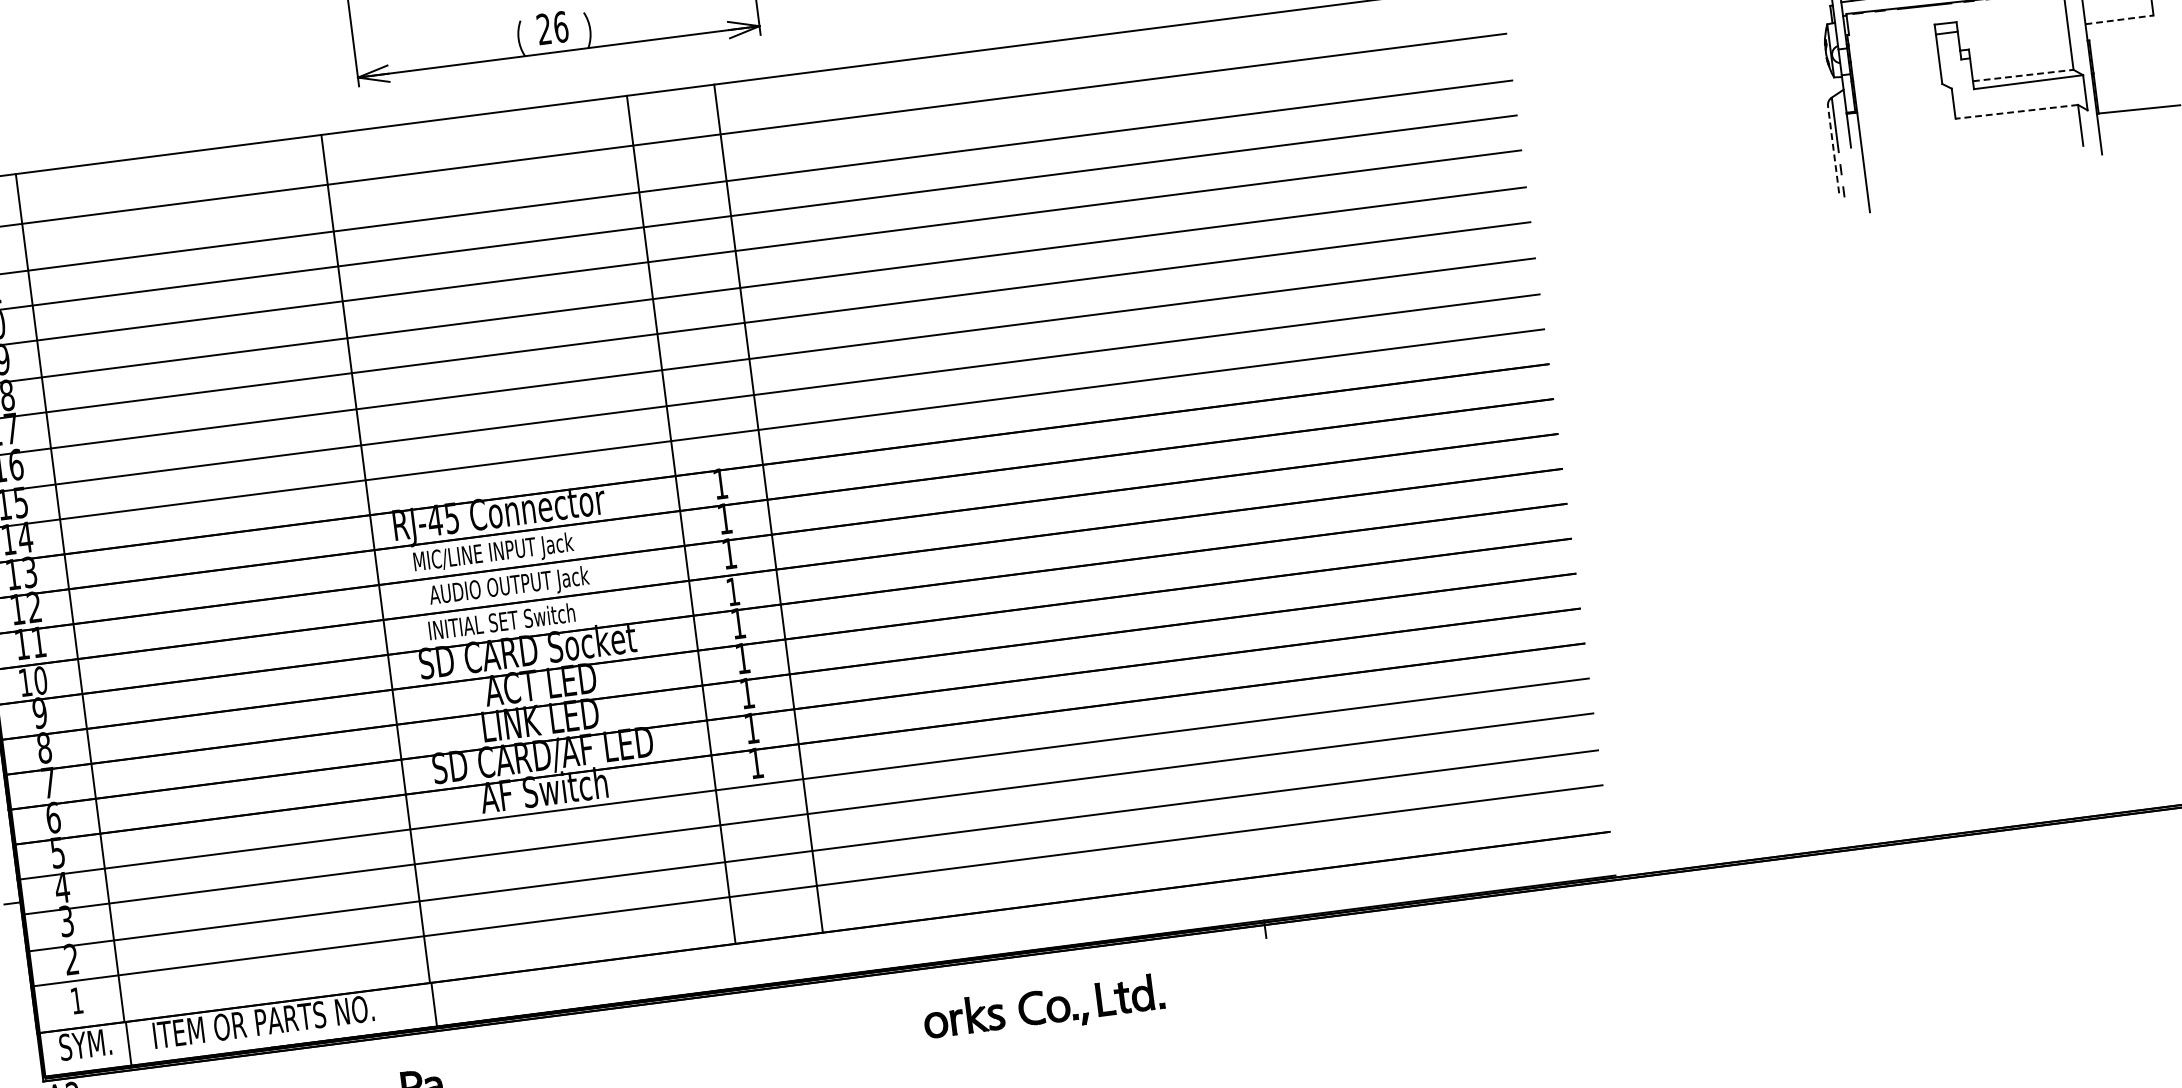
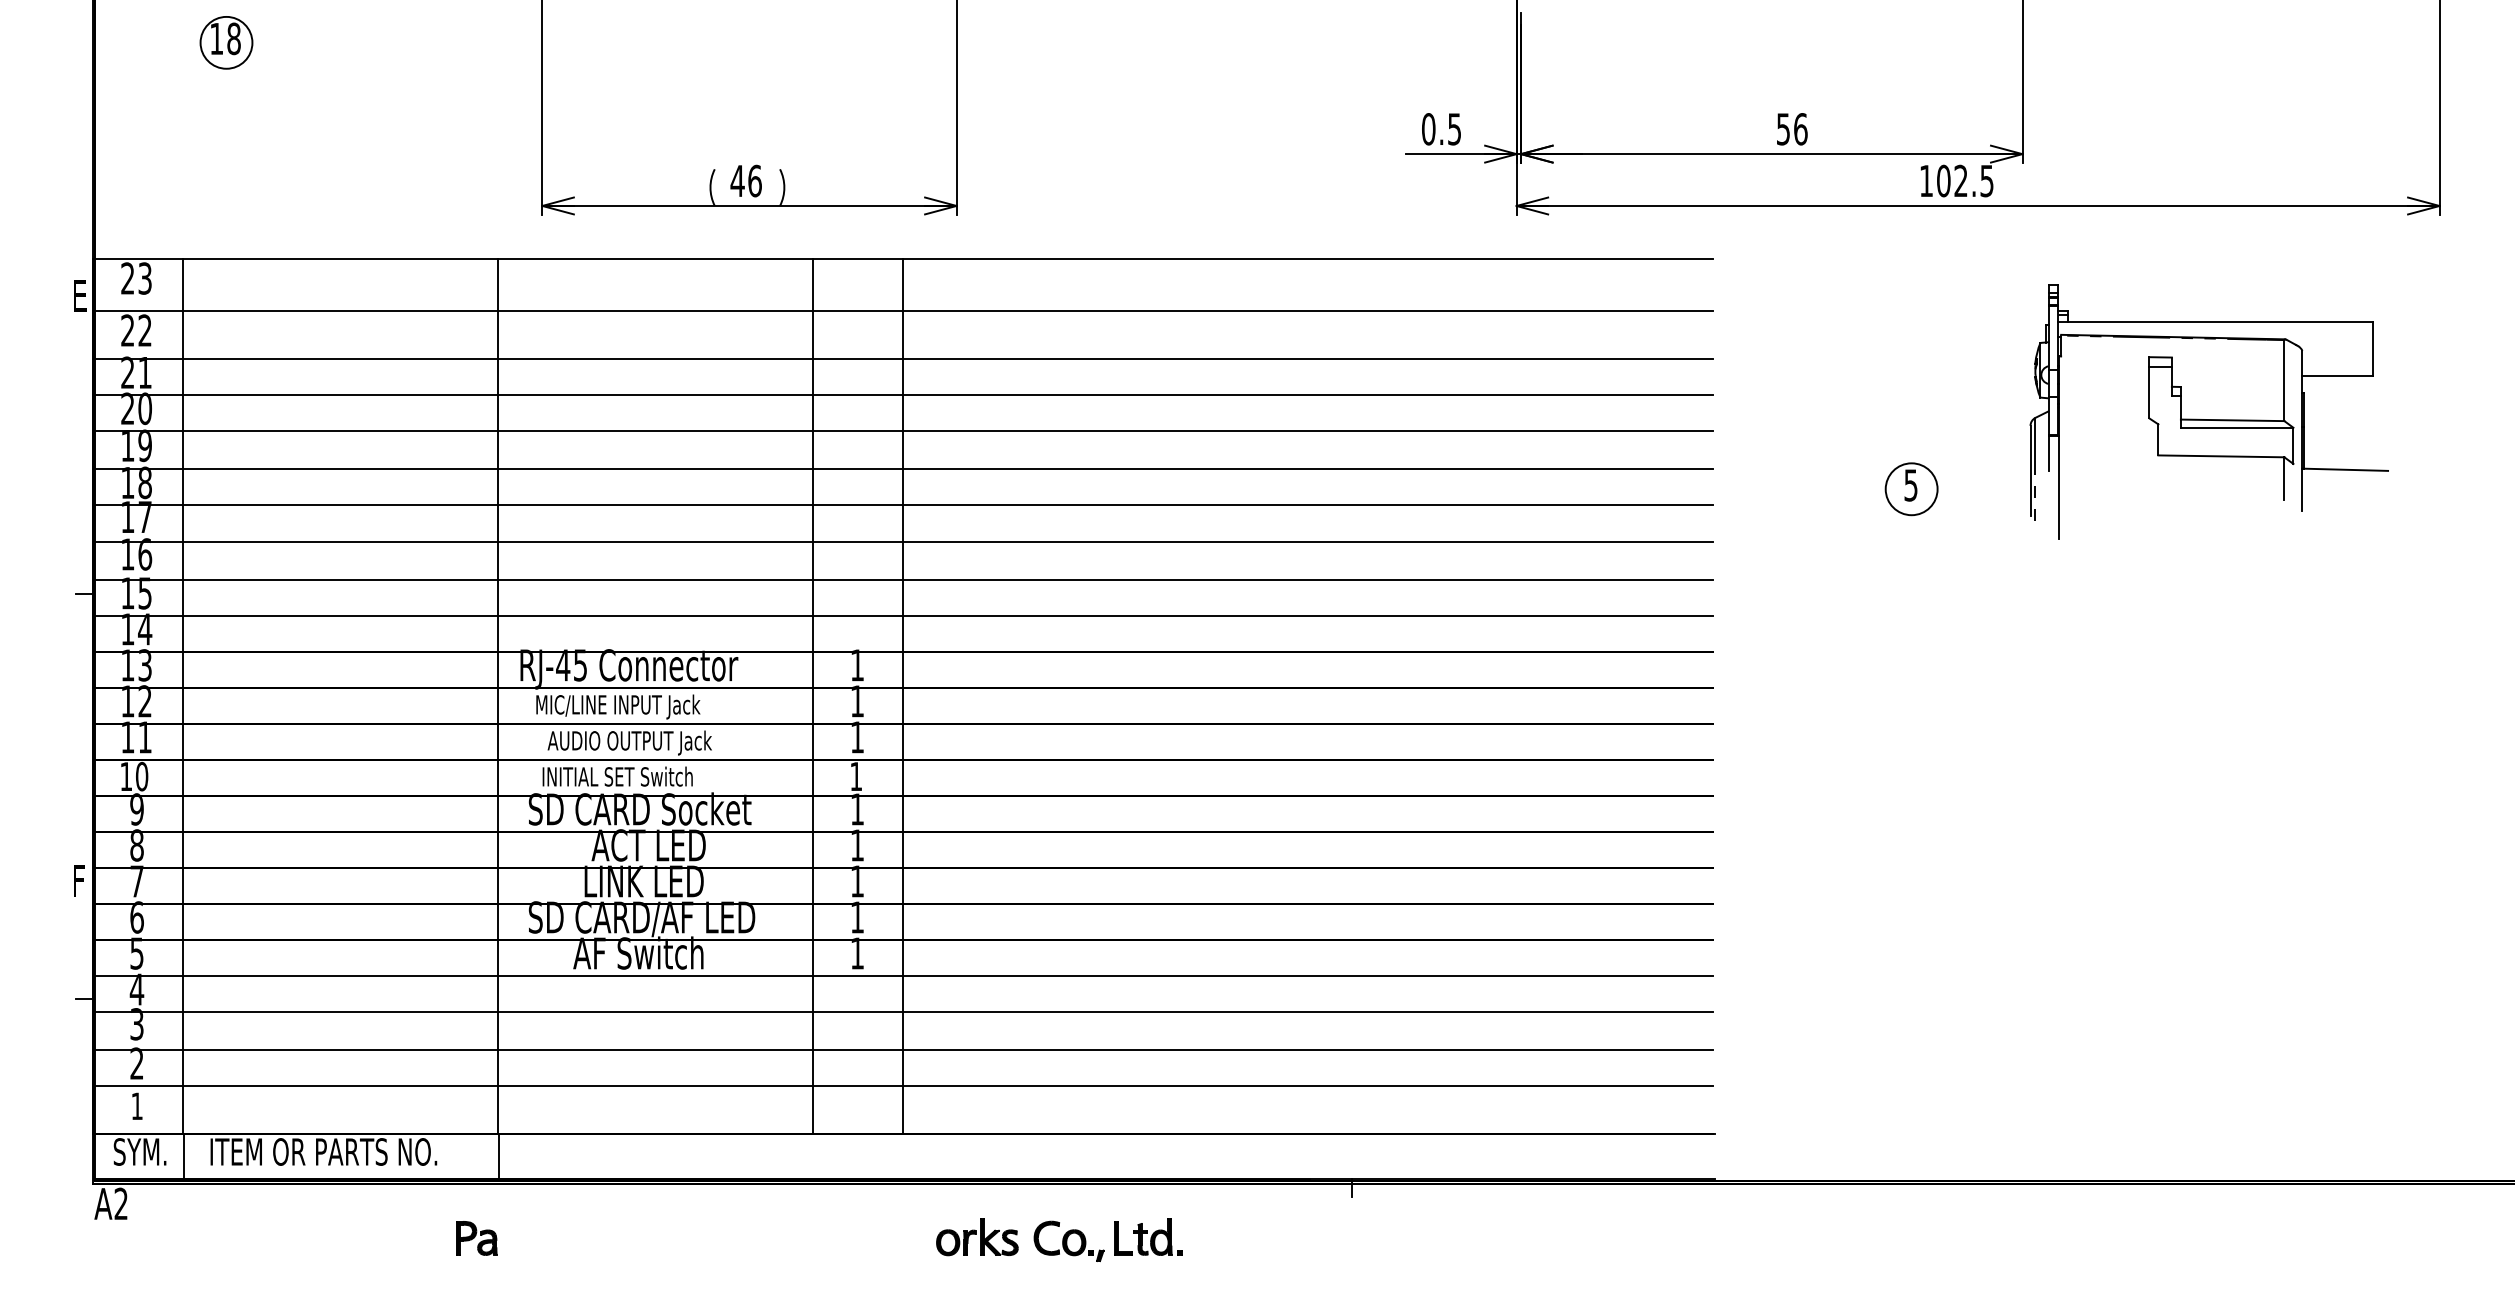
line: (2120, 19) -> (2338, 376), dashed -> solid
text: (543, 28) -> (737, 180), 26 -> 46
line: (2023, 75) -> (2232, 420), dashed -> solid
line: (2015, 112) -> (2220, 456), dashed -> solid
line: (1833, 149) -> (2030, 470), dashed -> solid
part: (1720, 182) -> (1911, 489), added
part: (1043, 1008) -> (1059, 1239), moved

